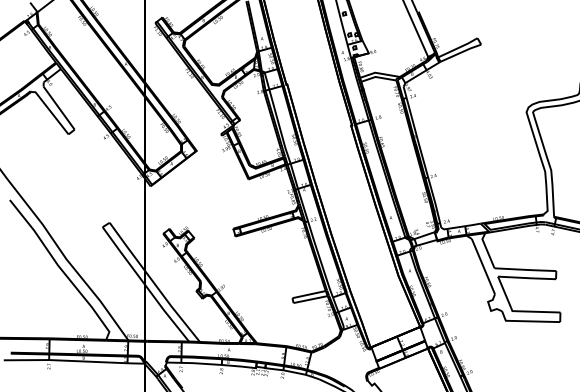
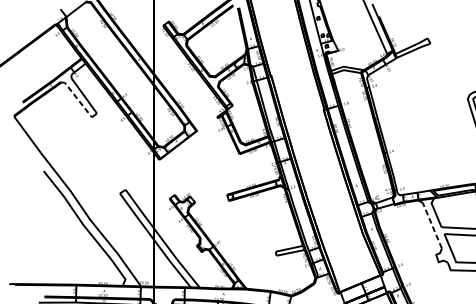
line: (50, 111) -> (77, 98), solid -> dashed
line: (483, 266) -> (432, 225), solid -> dashed

